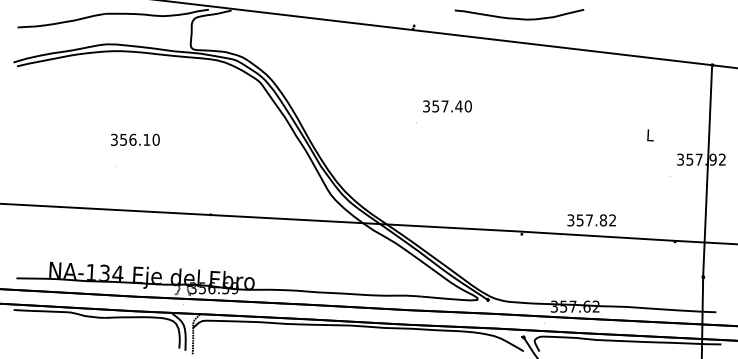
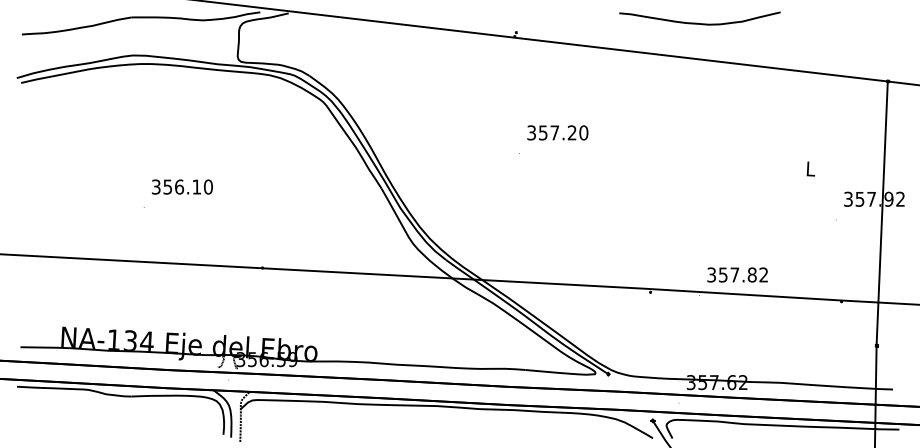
curve: (519, 18) -> (699, 23), moved
text: (458, 106) -> (571, 132), 357.40 -> 357.20
text: (134, 139) -> (181, 186), moved

